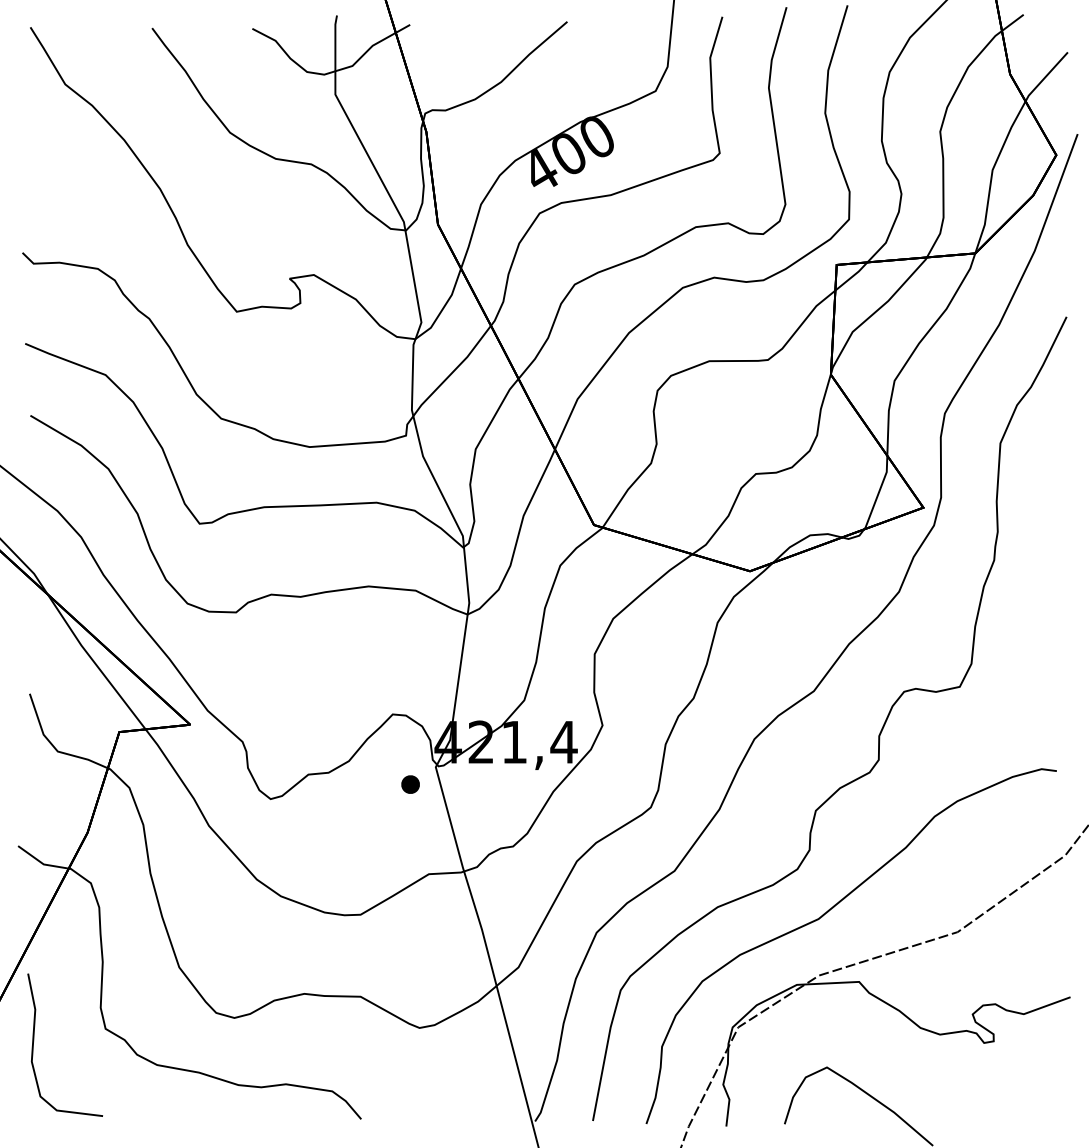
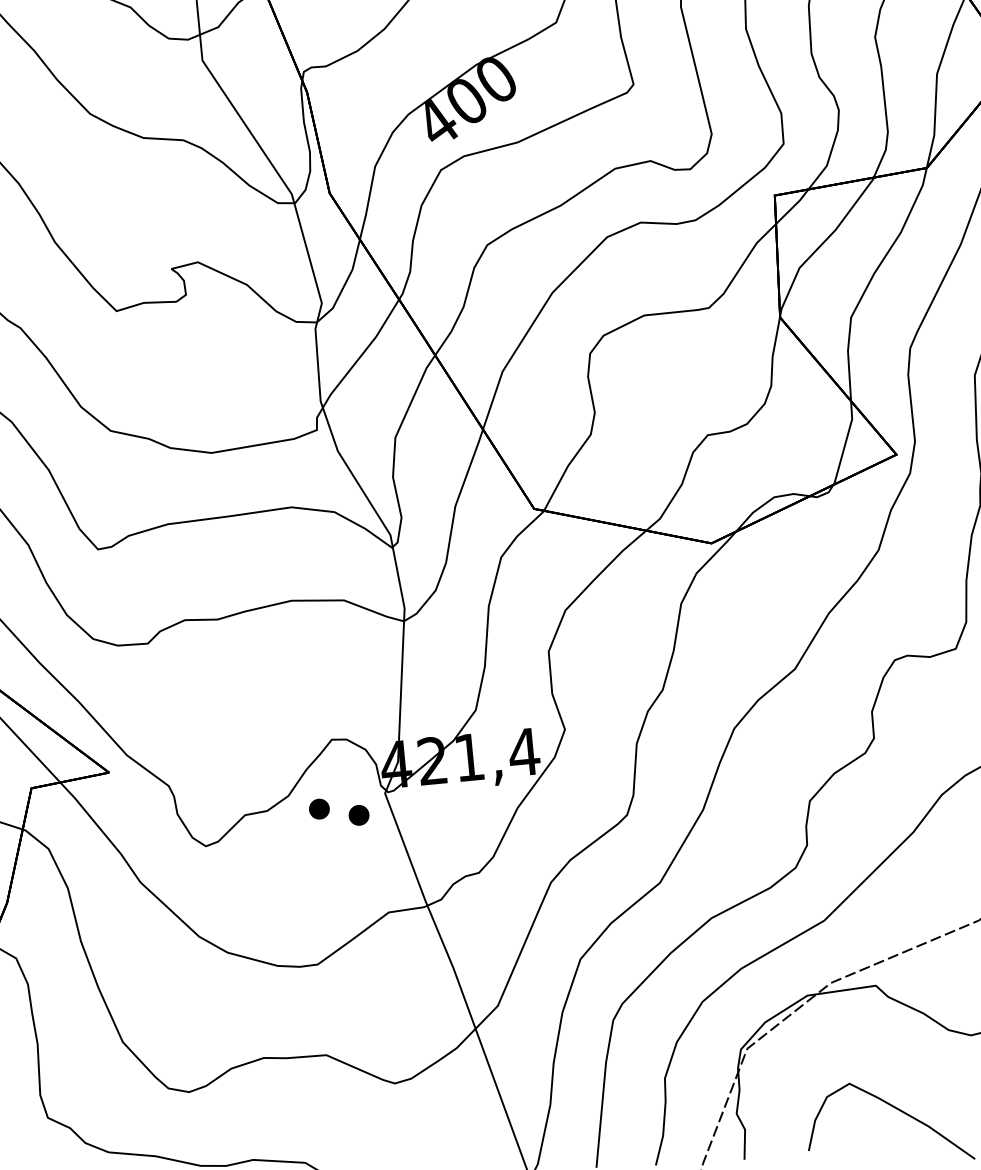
part: (375, 775) -> (319, 809), added

